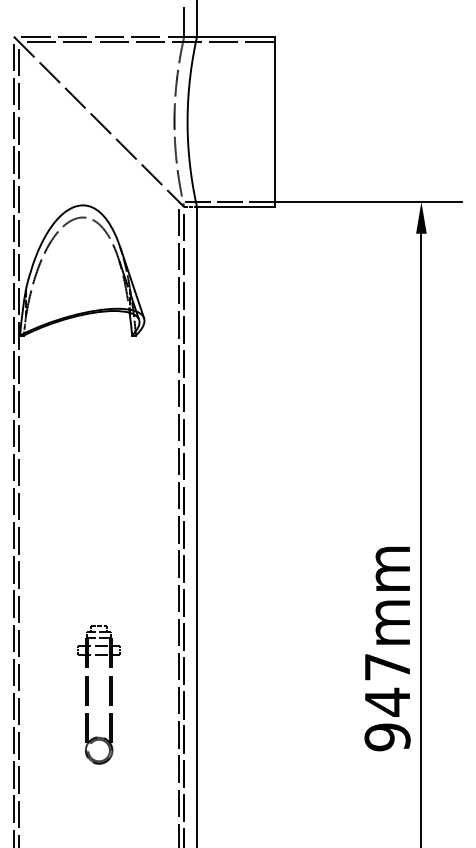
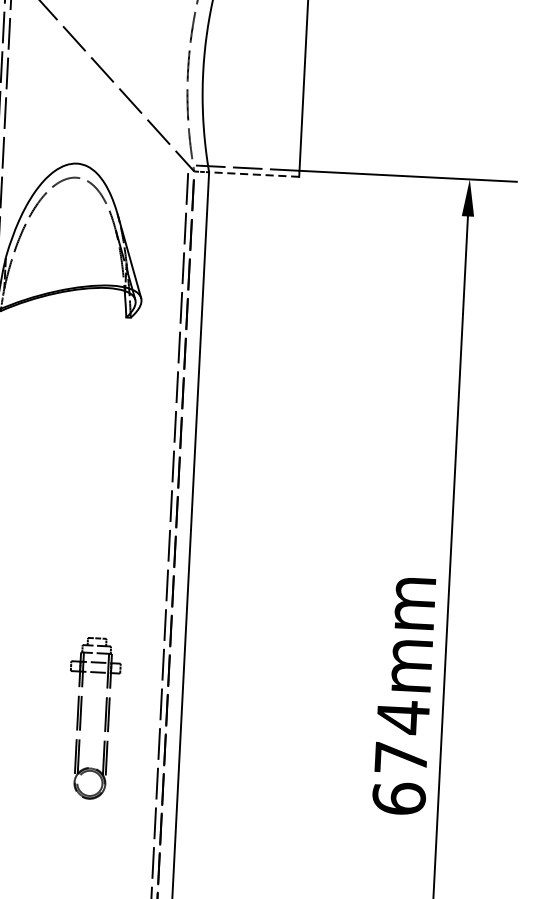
line: (235, 207) -> (253, 175), solid -> dashed
part: (88, 694) -> (80, 717), moved
text: (387, 701) -> (401, 757), 947mm -> 674mm

